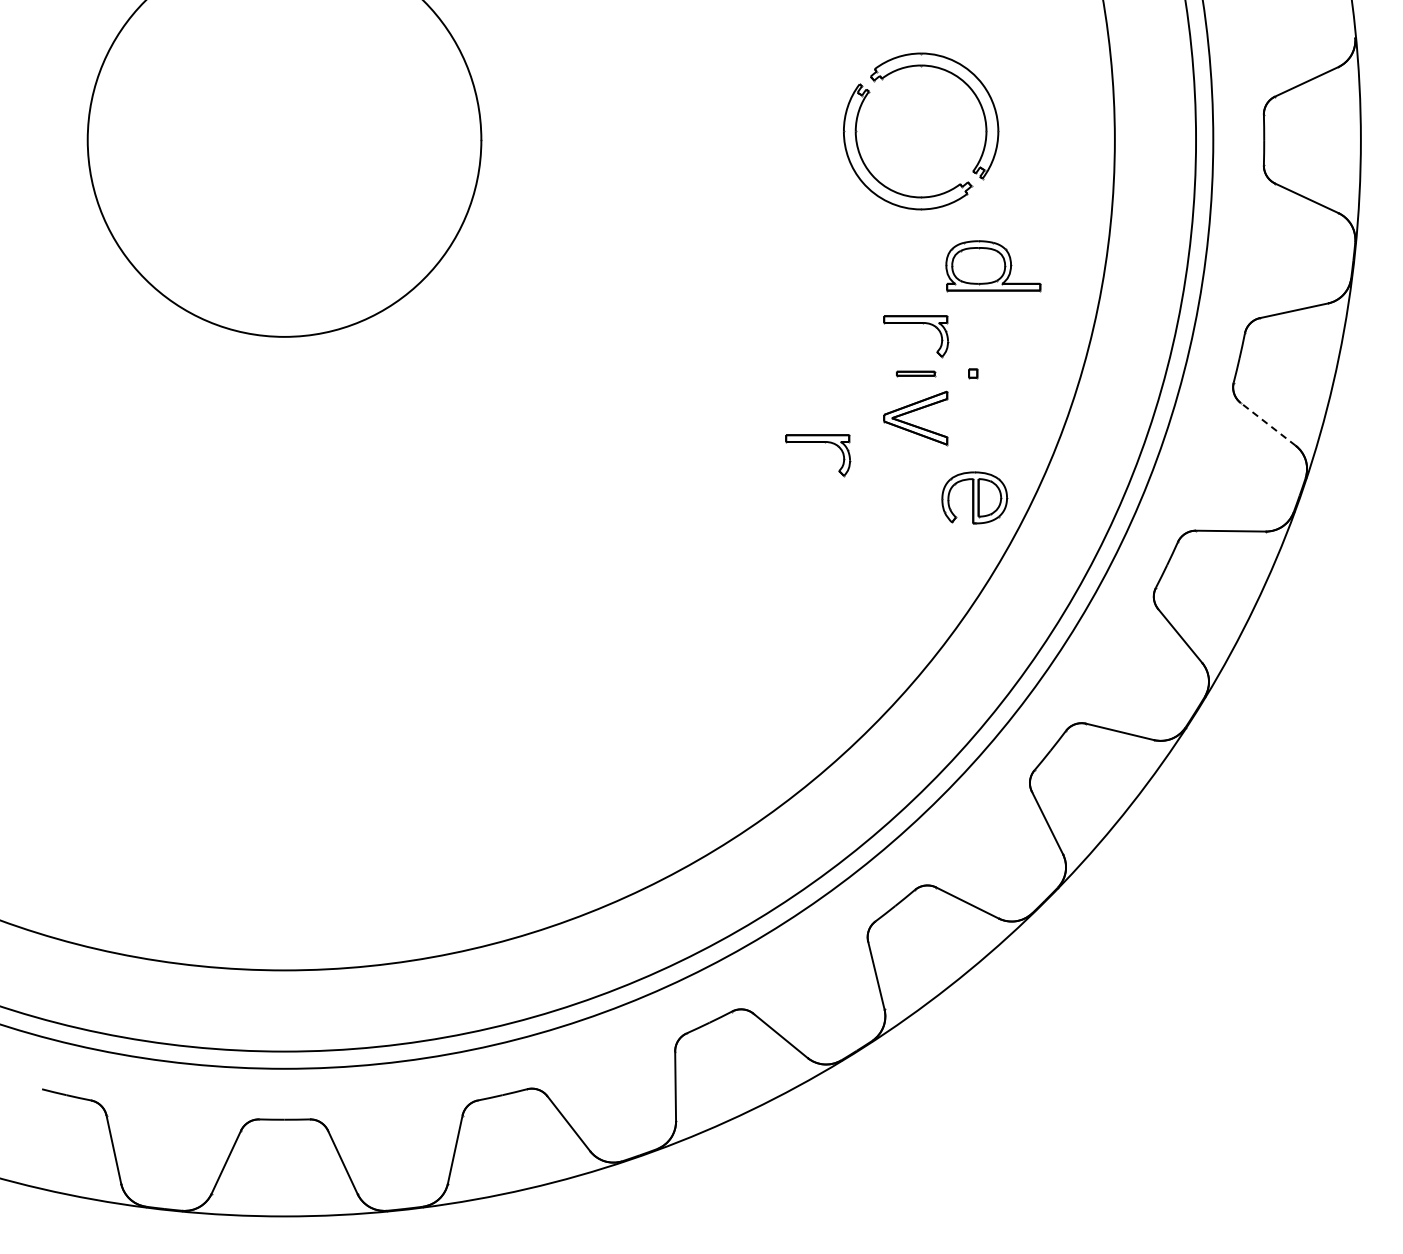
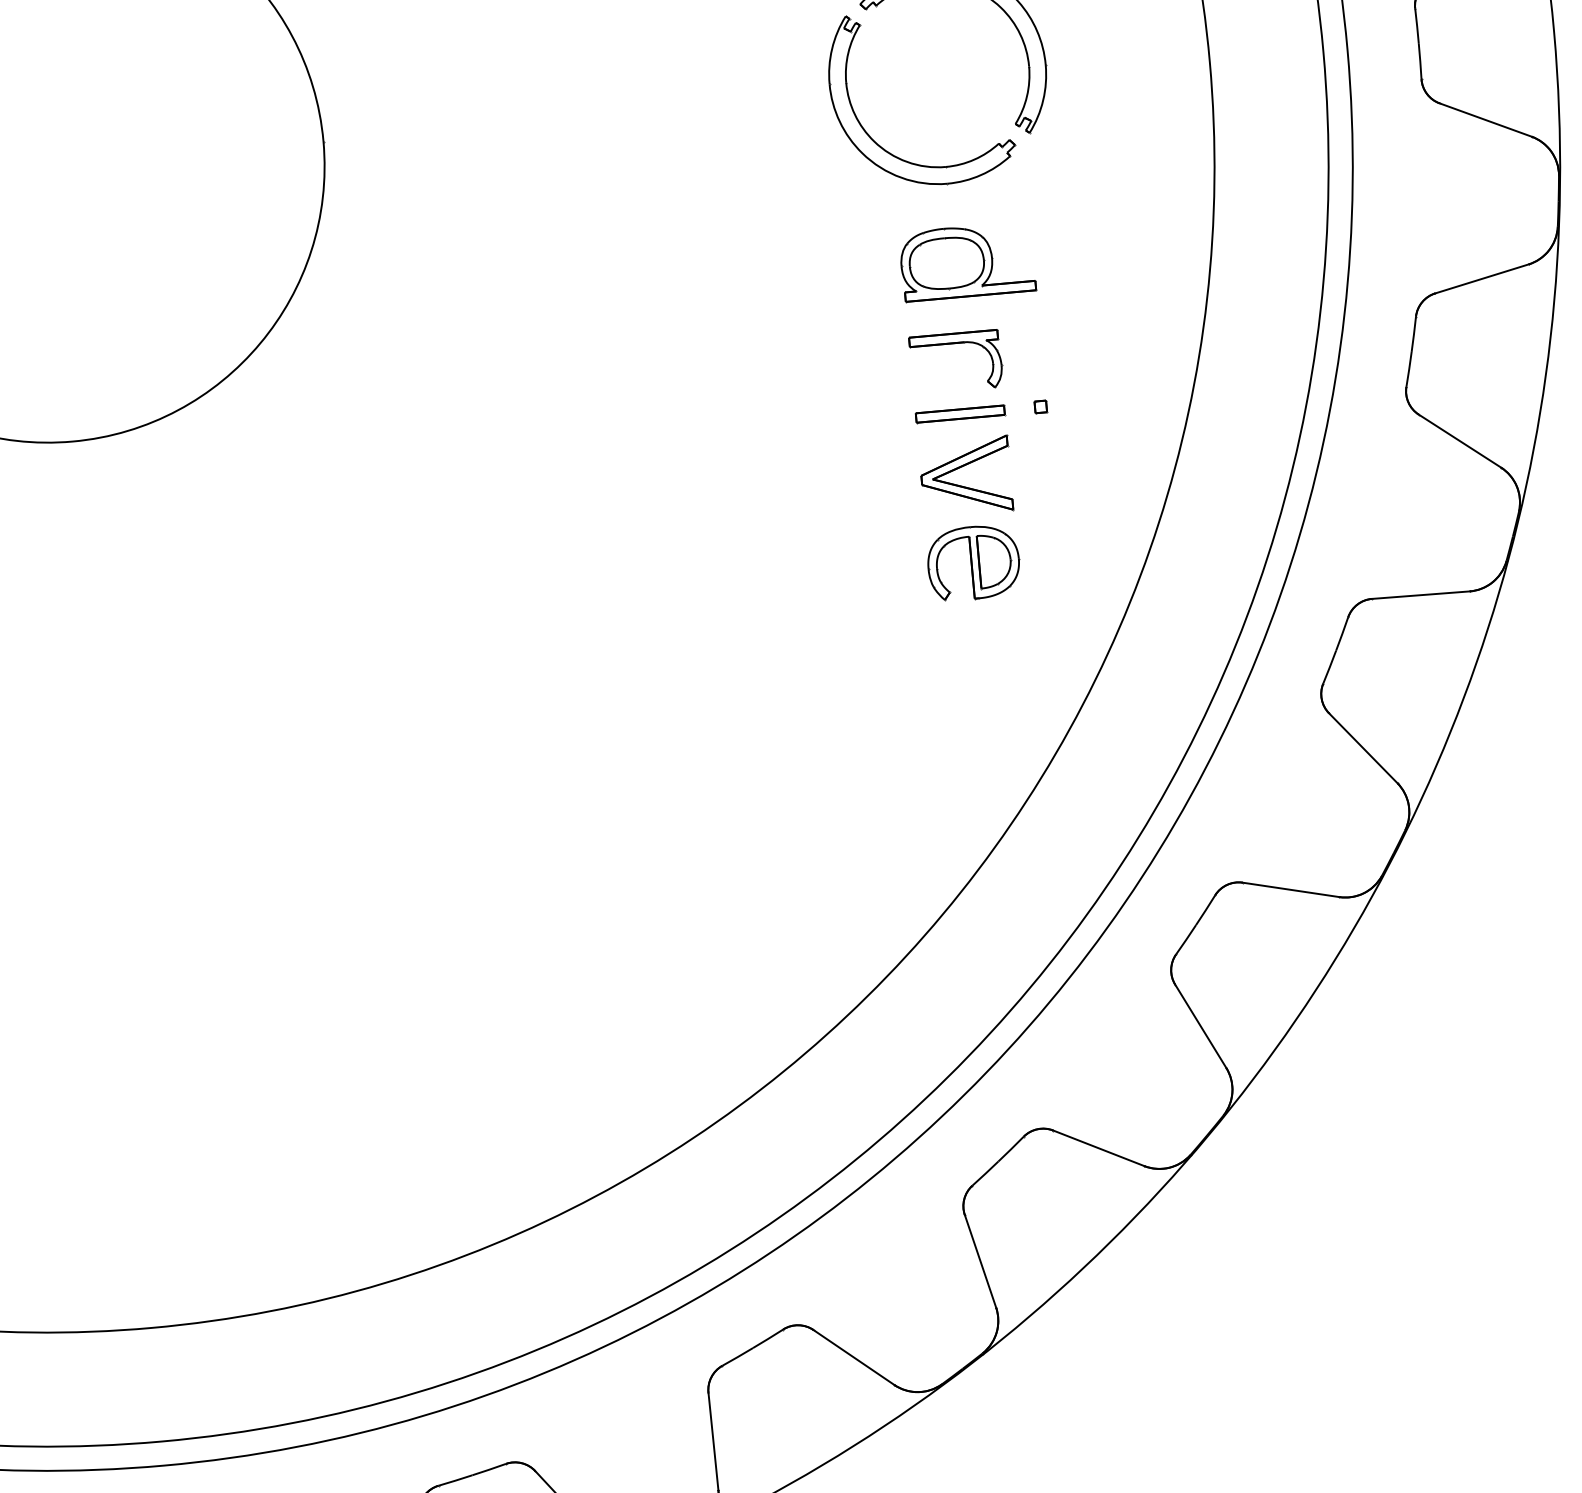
part: (993, 266) -> (967, 262), moved
part: (915, 373) -> (960, 413), size x1.67
line: (1268, 424) -> (1460, 441), dashed -> solid
part: (818, 442) -> (832, 522), removed
part: (974, 497) -> (973, 562), moved

